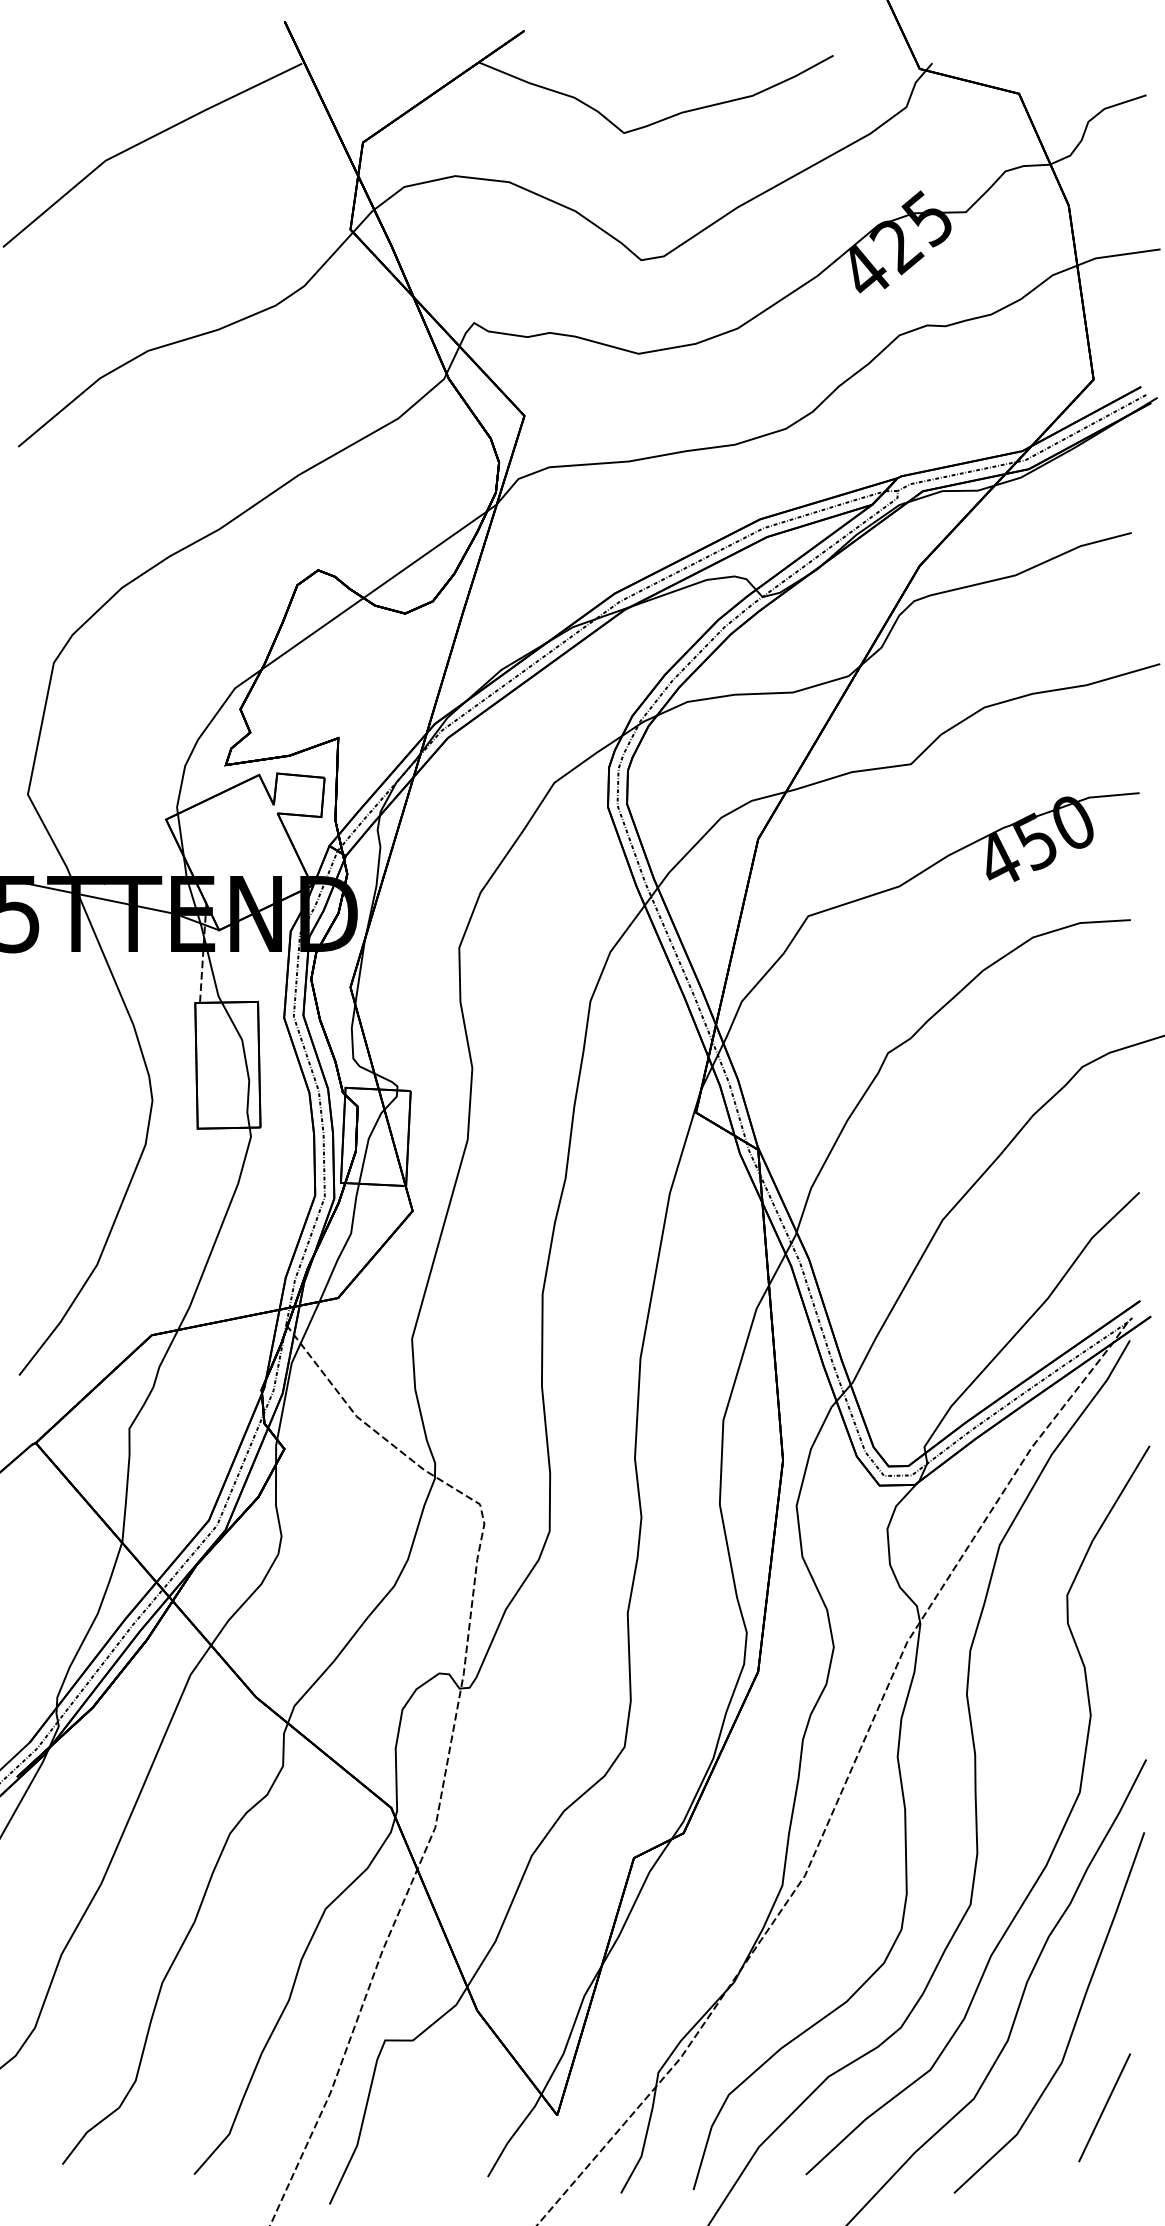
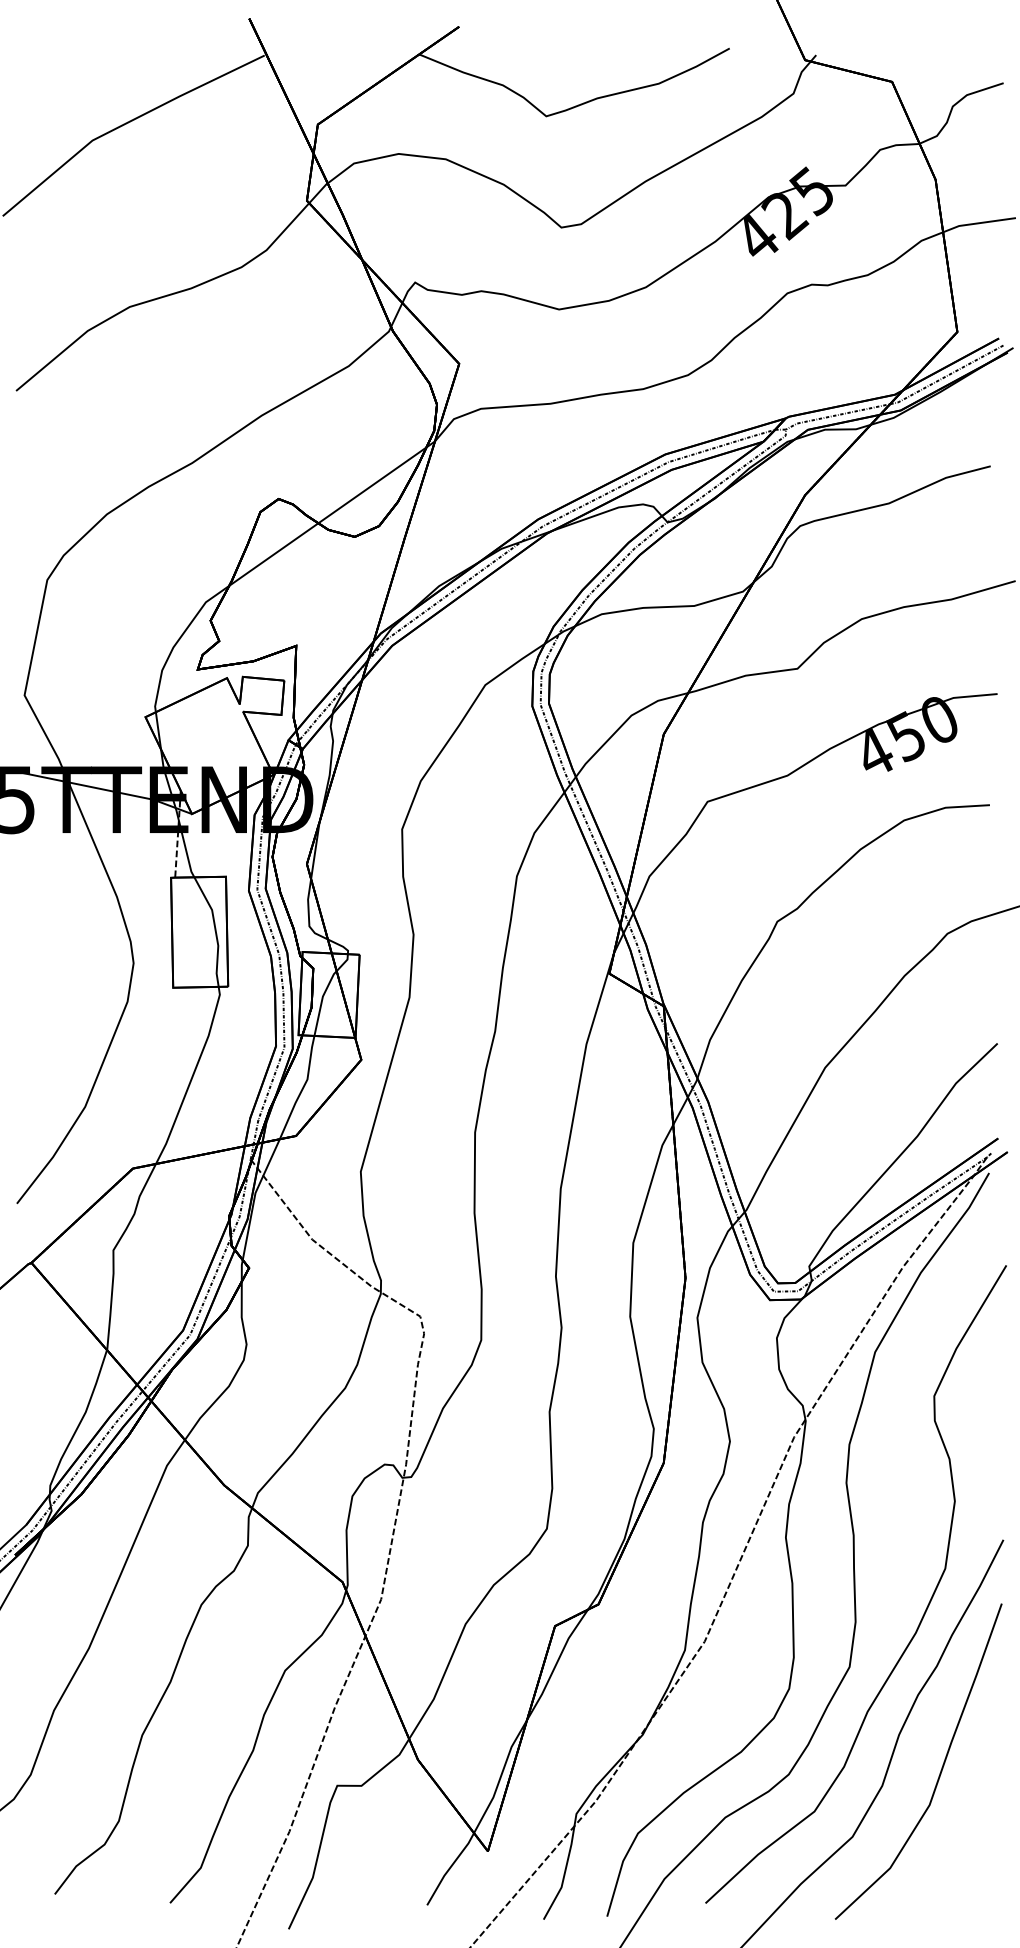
line: (1104, 2107) -> (966, 1844), removed

